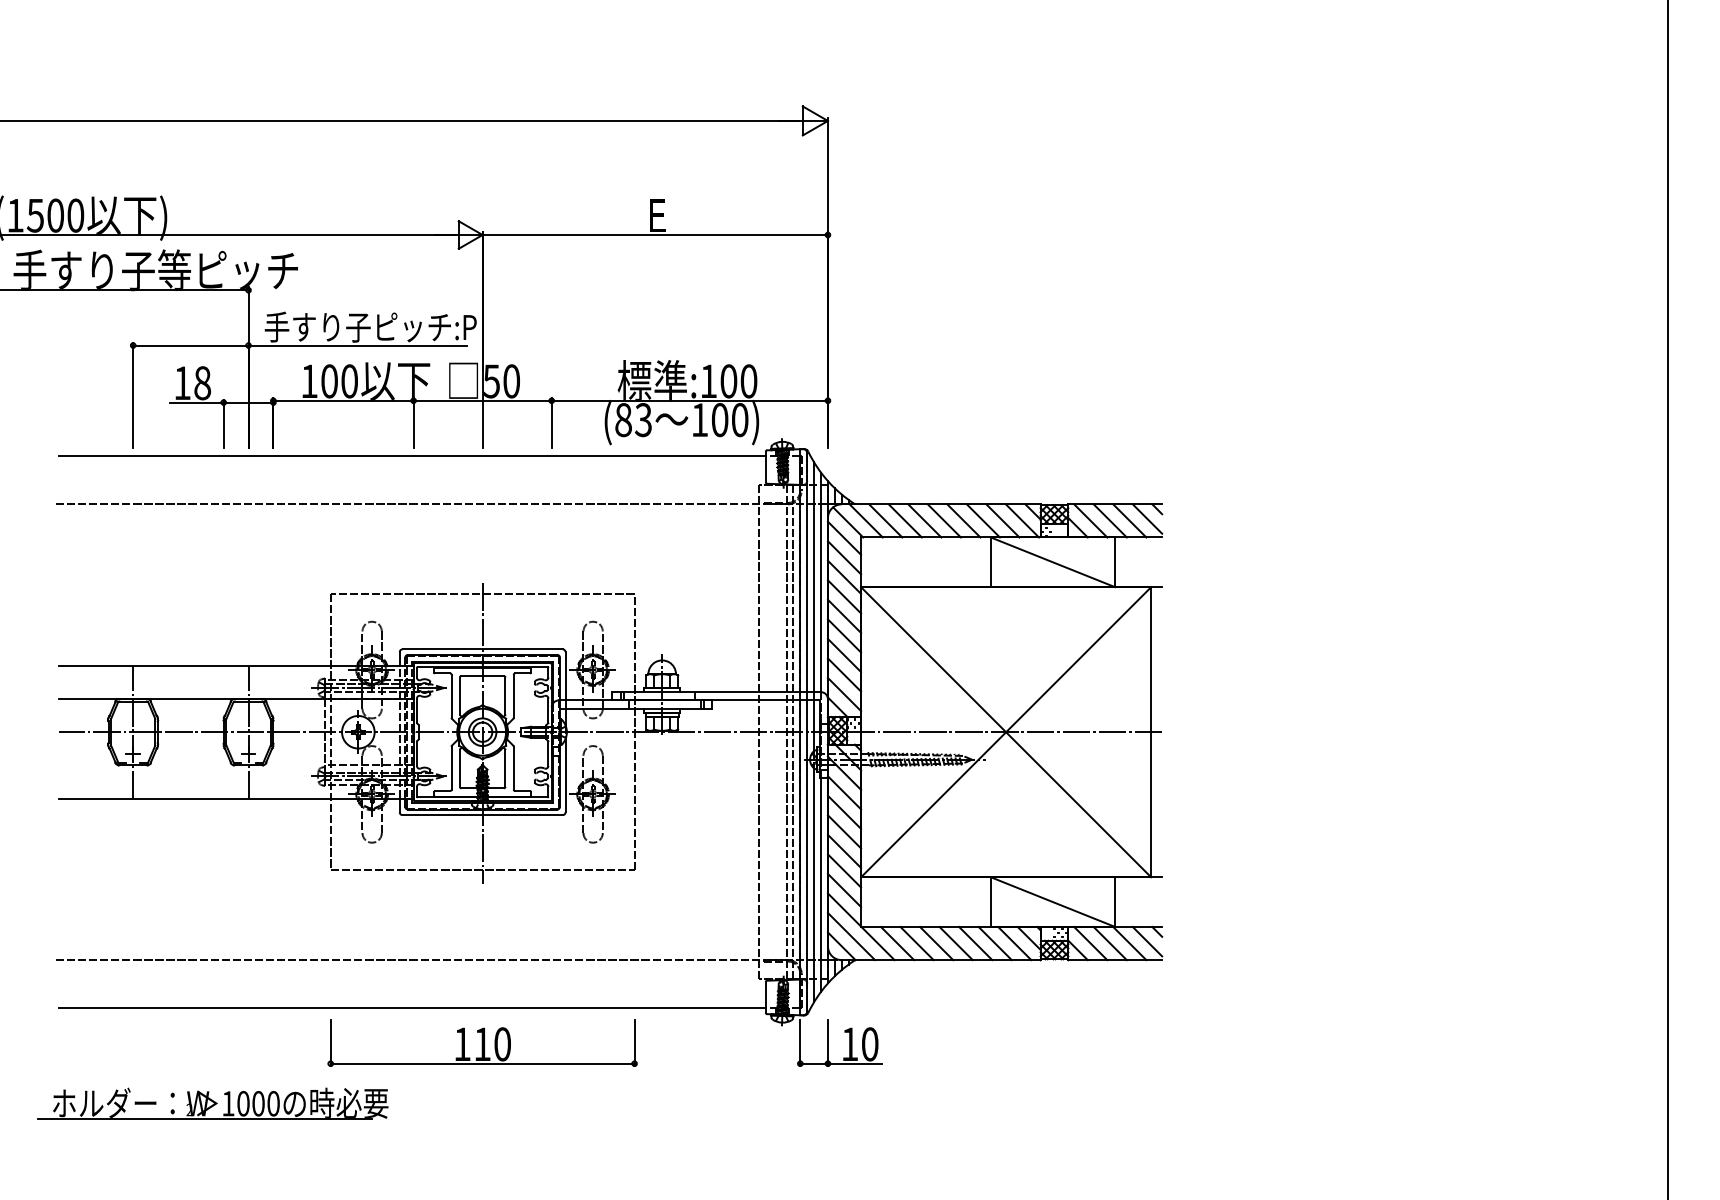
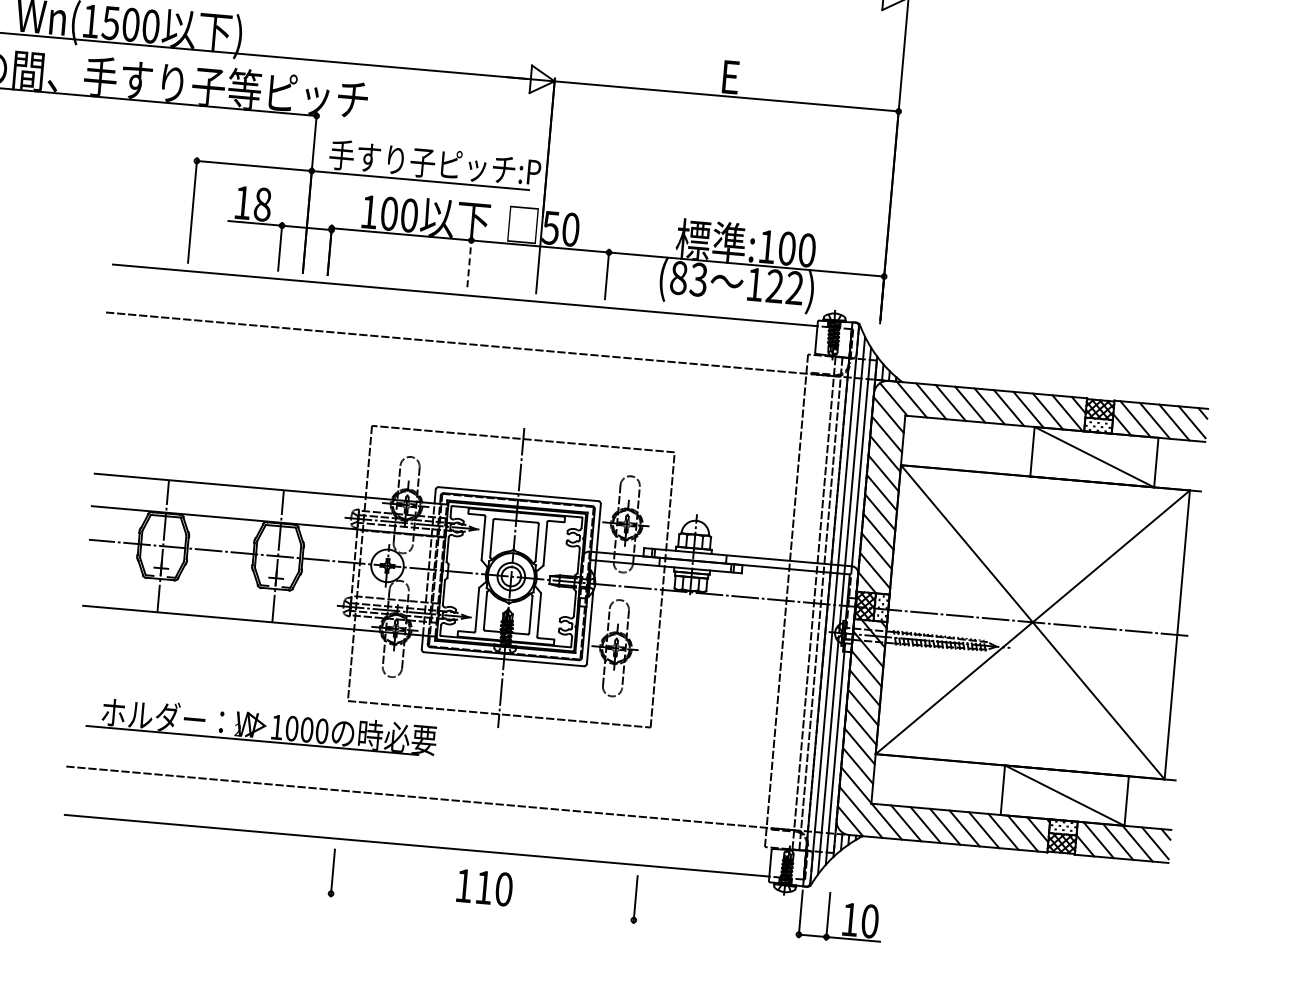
text: (729, 420) -> (784, 287), 100) -> 122)
line: (413, 422) -> (469, 262), solid -> dashed
line: (482, 1063) -> (482, 906), removed
part: (212, 1103) -> (261, 725), moved

